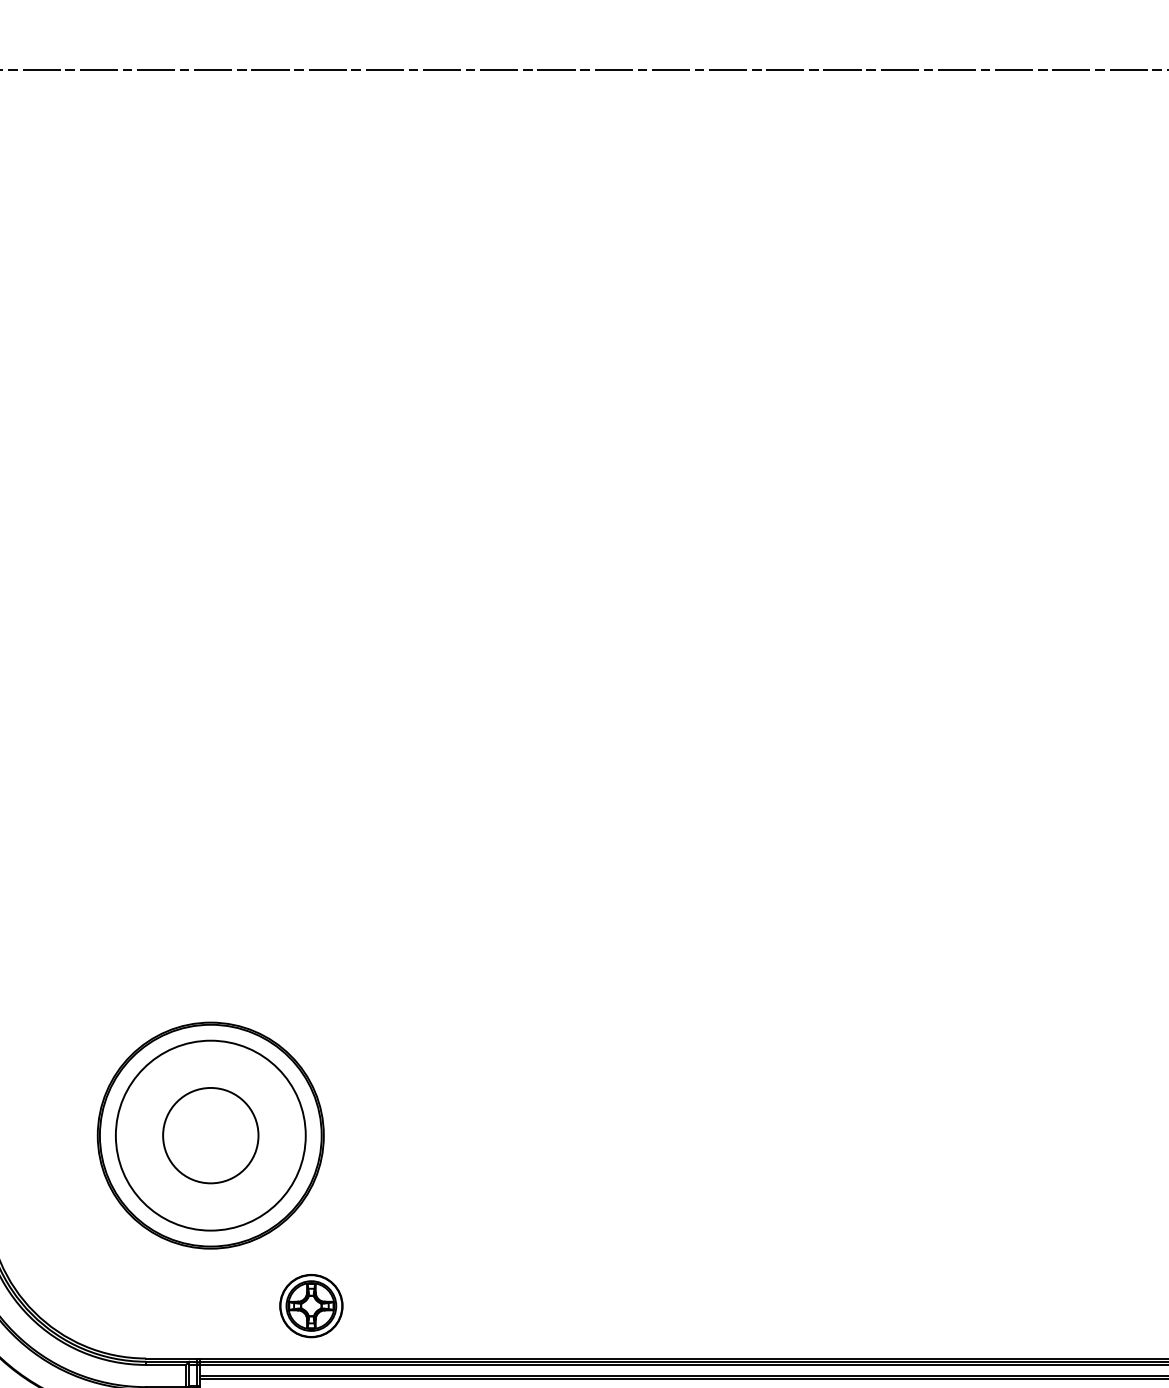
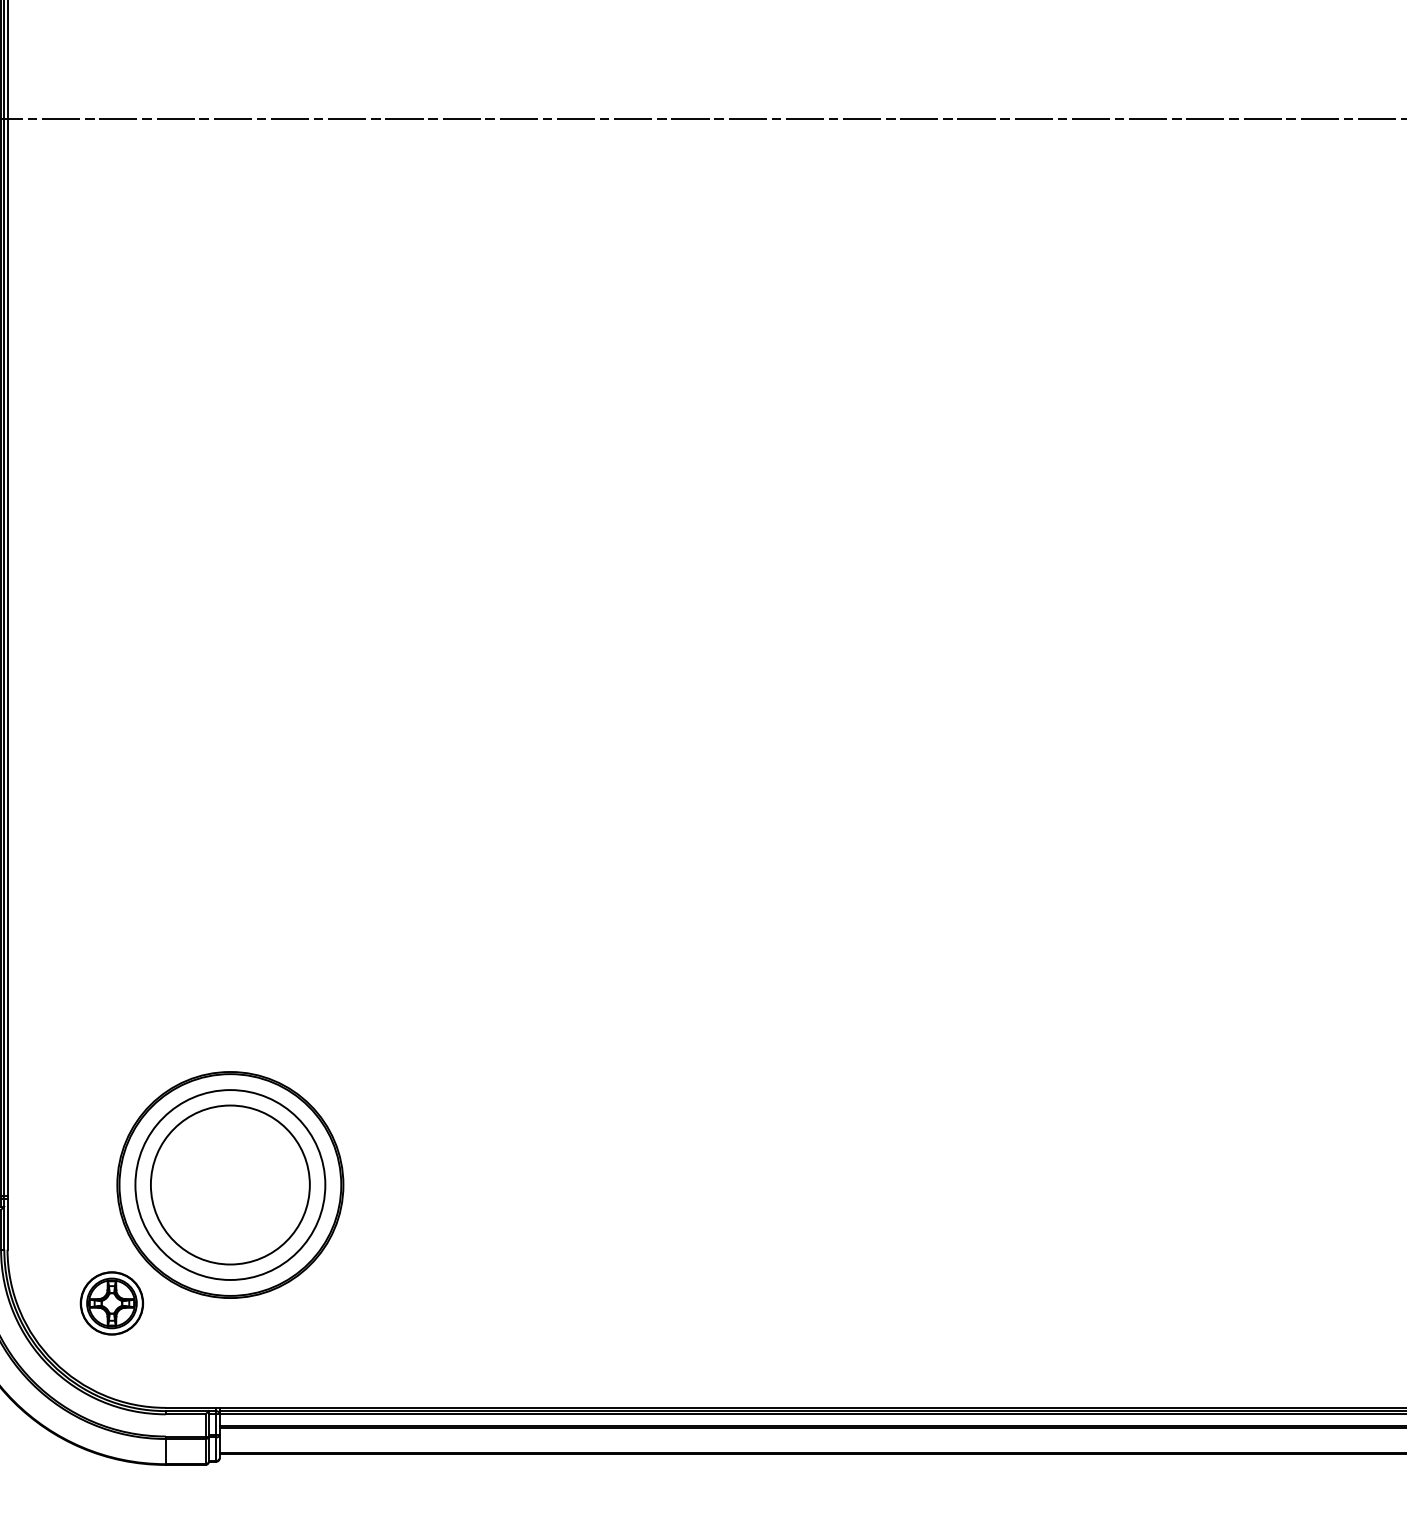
circle: (209, 1135) -> (229, 1184), size x1.67
part: (310, 1306) -> (111, 1303), moved

